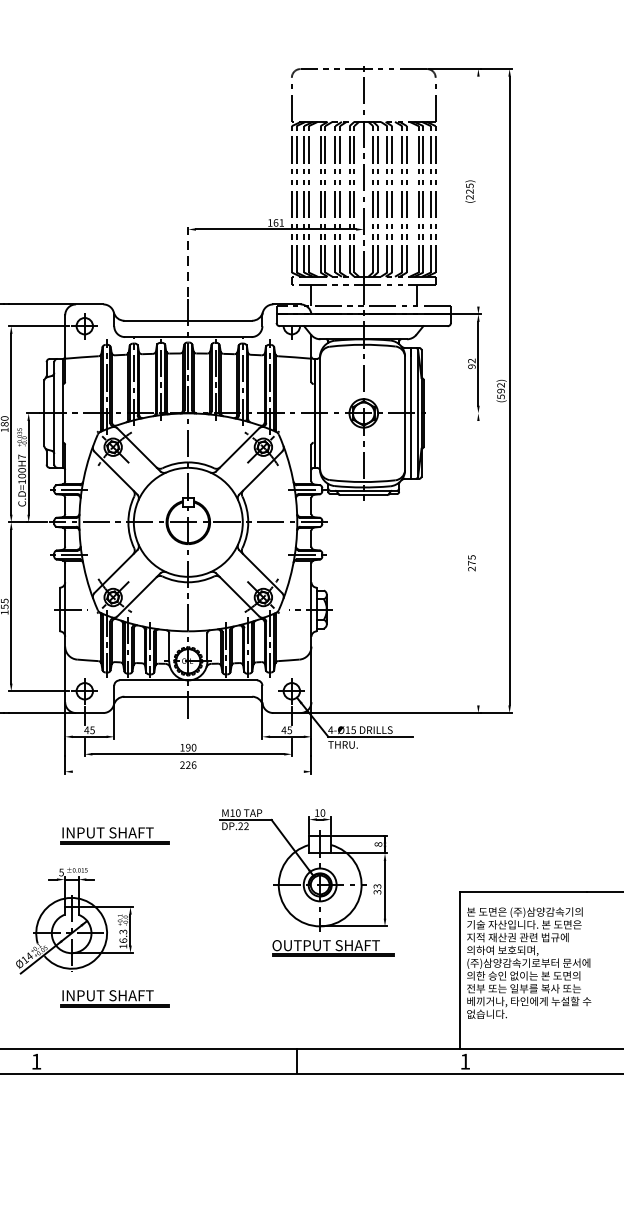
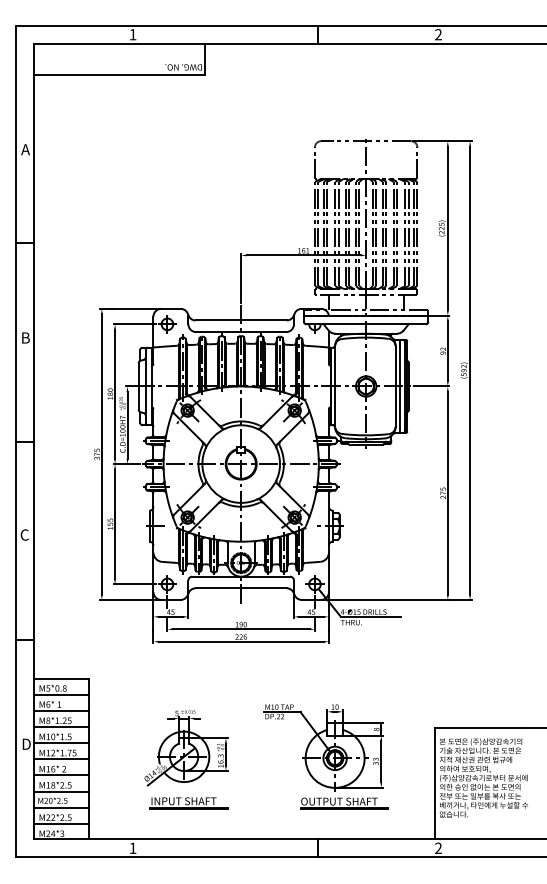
line: (477, 191) -> (447, 228), added
line: (188, 261) -> (241, 278), dashed -> solid
line: (455, 413) -> (431, 386), added
line: (477, 562) -> (447, 492), added
line: (187, 771) -> (240, 641), added
part: (114, 835) -> (188, 687), removed
part: (306, 882) -> (325, 756), moved
part: (75, 921) -> (186, 748), moved
text: (465, 1060) -> (438, 847), 1 -> 2

